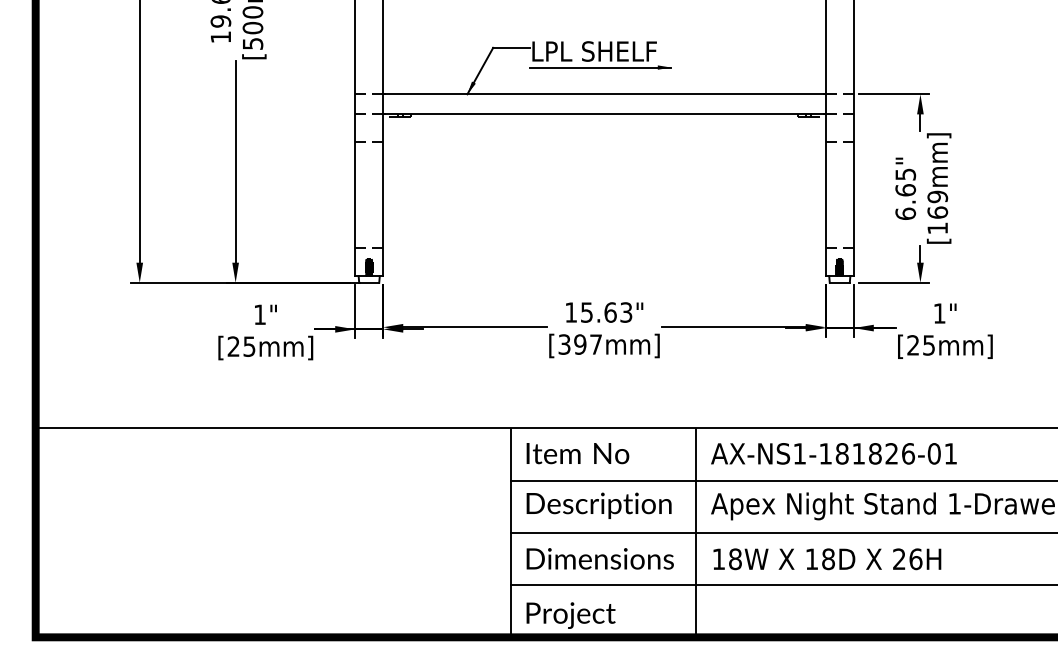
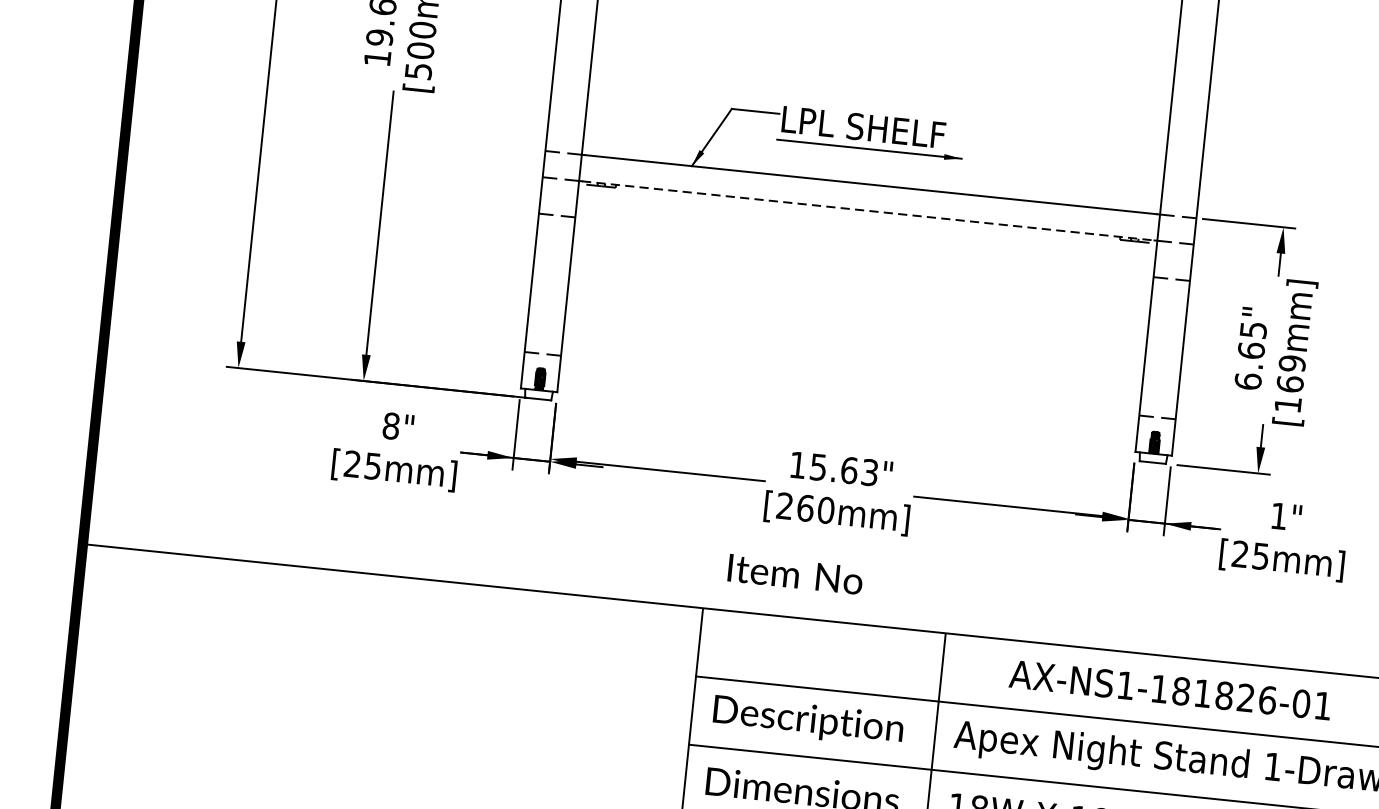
line: (605, 114) -> (869, 211), solid -> dashed
text: (260, 314) -> (391, 425), 1" -> 8"
text: (580, 344) -> (805, 508), [397mm] -> [260mm]
text: (577, 453) -> (795, 574), moved
text: (833, 453) -> (1169, 689), moved

